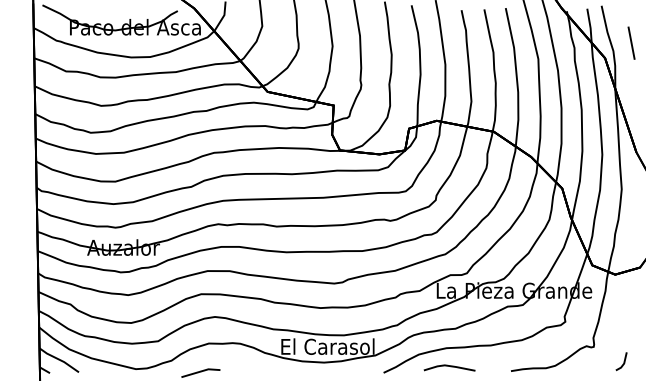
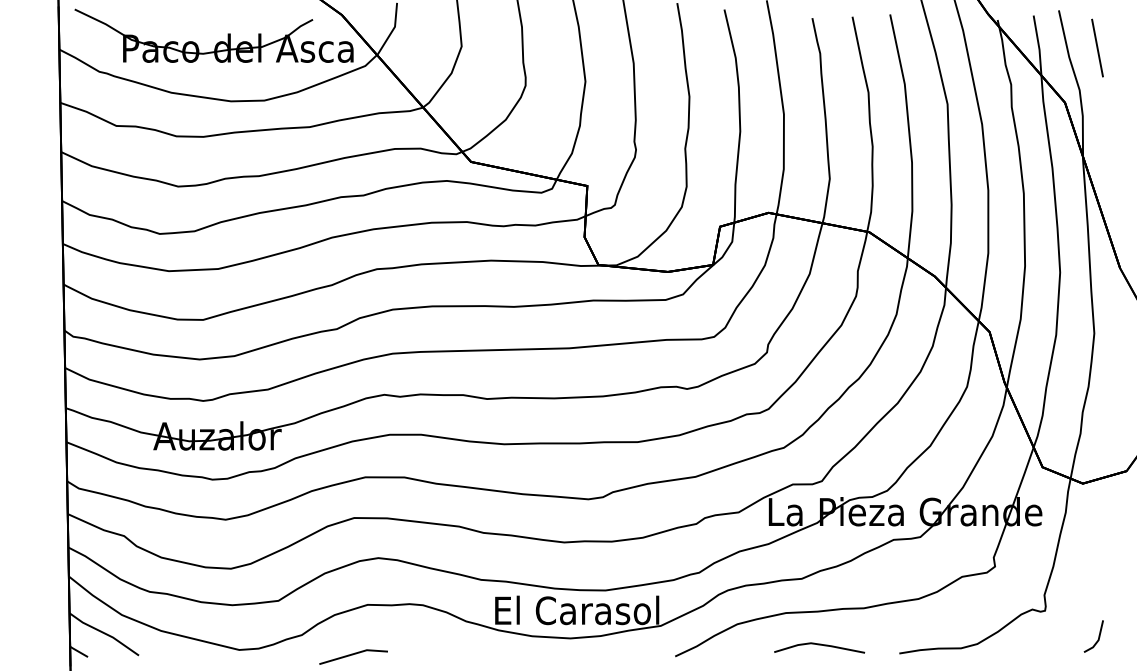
line: (631, 42) -> (1097, 46), moved
line: (449, 366) -> (819, 645), moved

